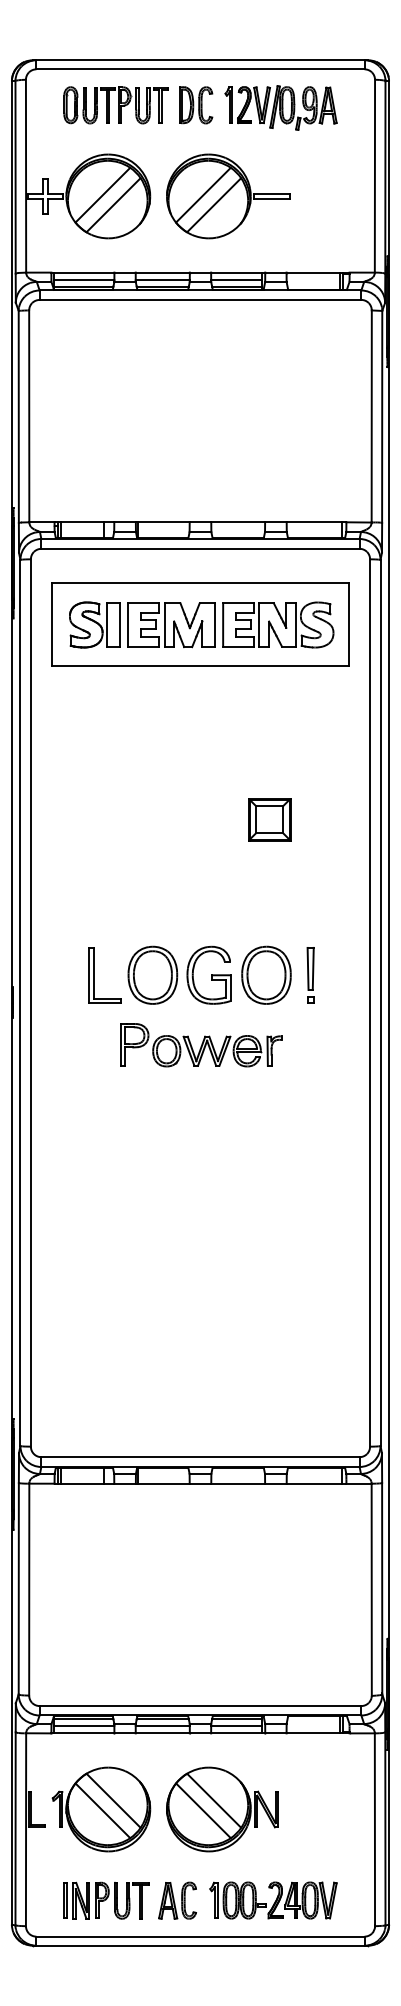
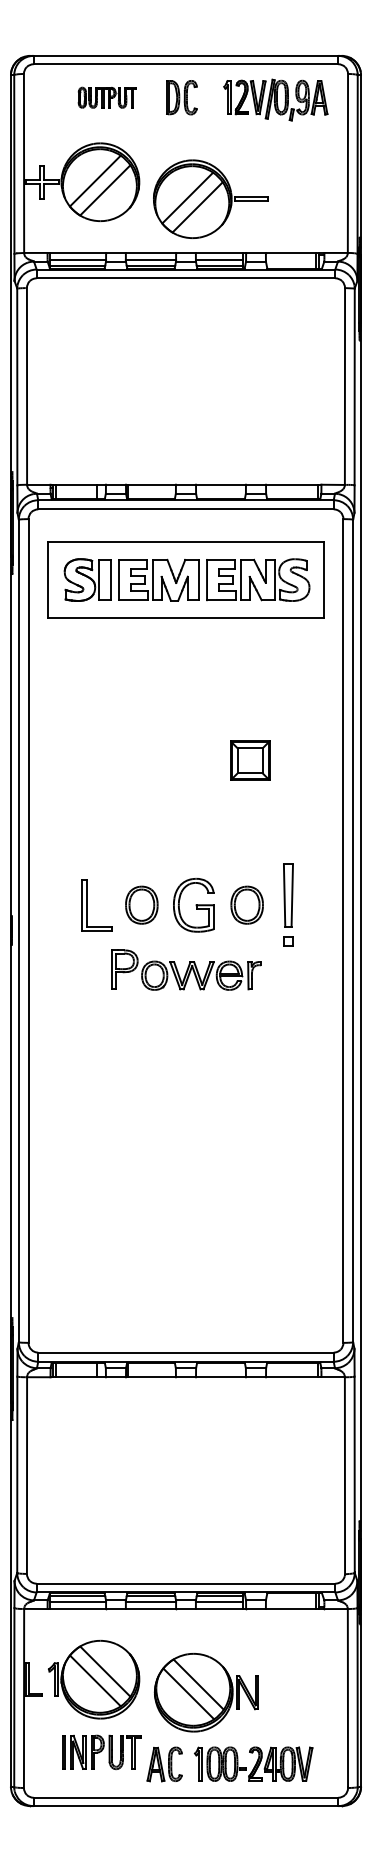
part: (115, 105) -> (107, 97), size x0.6
part: (280, 107) -> (275, 99), moved
part: (227, 195) -> (210, 198), moved
part: (152, 974) -> (141, 904), size x0.7
part: (265, 974) -> (246, 904), size x0.7
part: (309, 975) -> (287, 905), size x1.6
part: (221, 1809) -> (205, 1692), moved
part: (106, 1900) -> (101, 1752), moved

